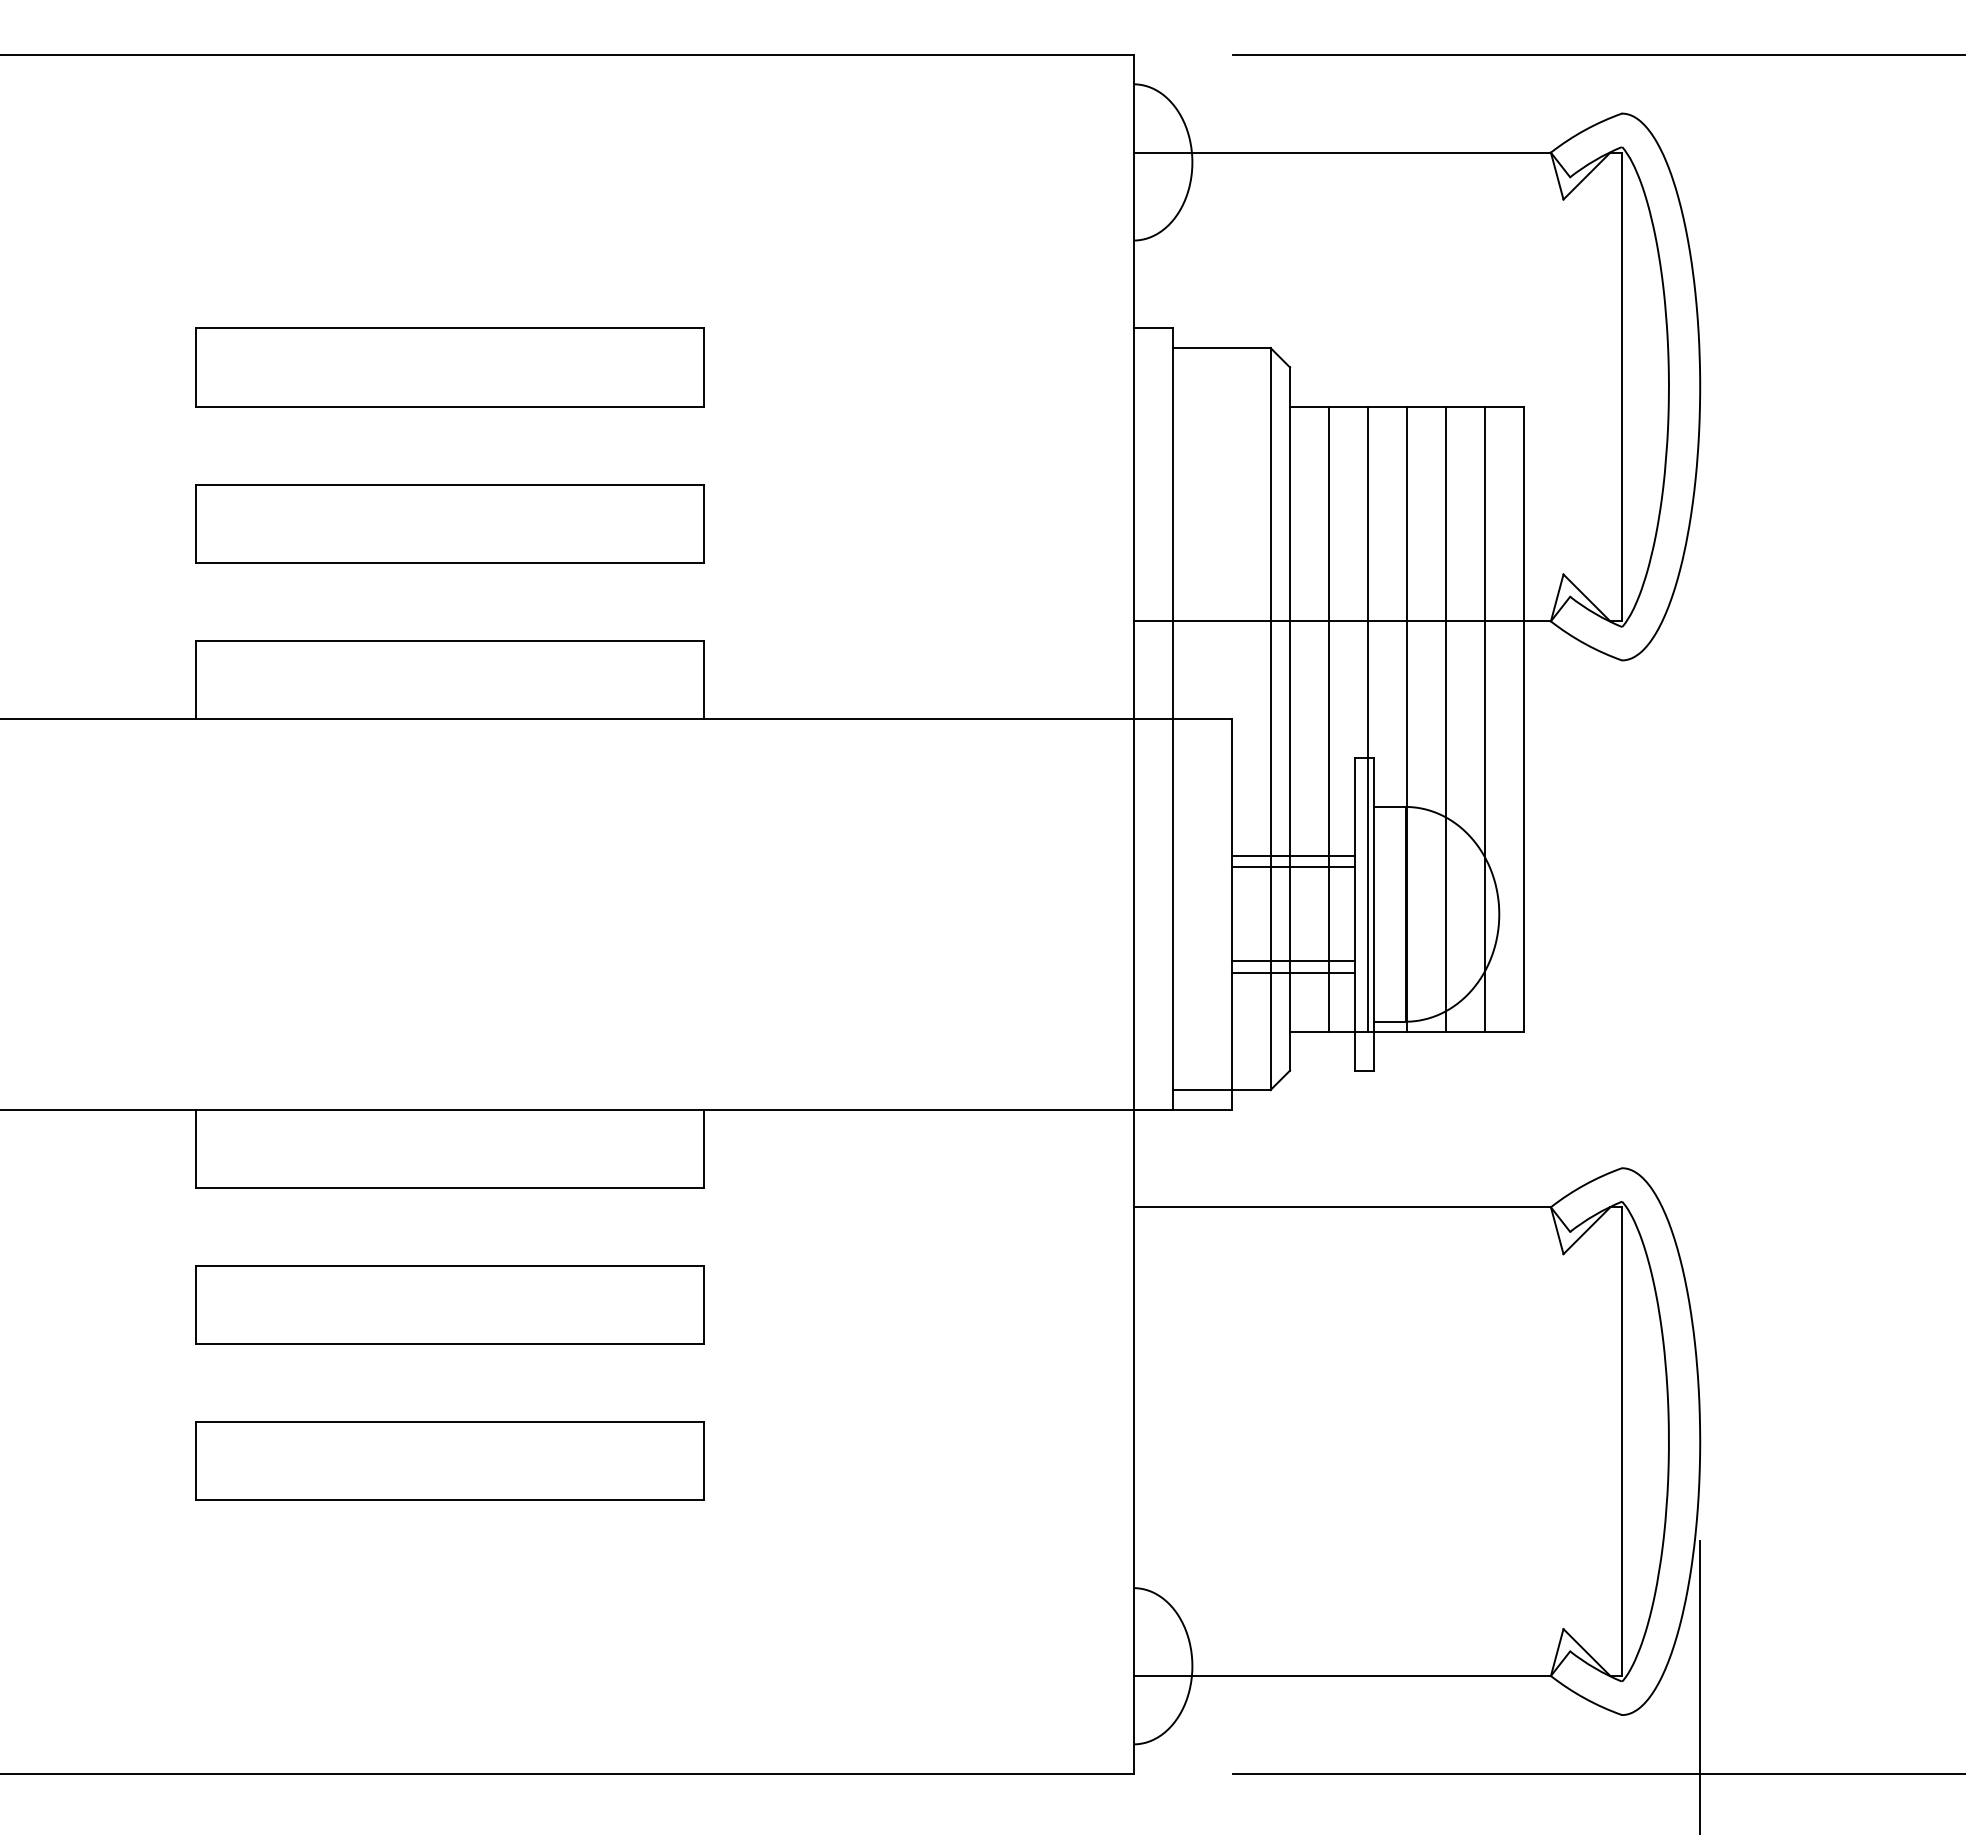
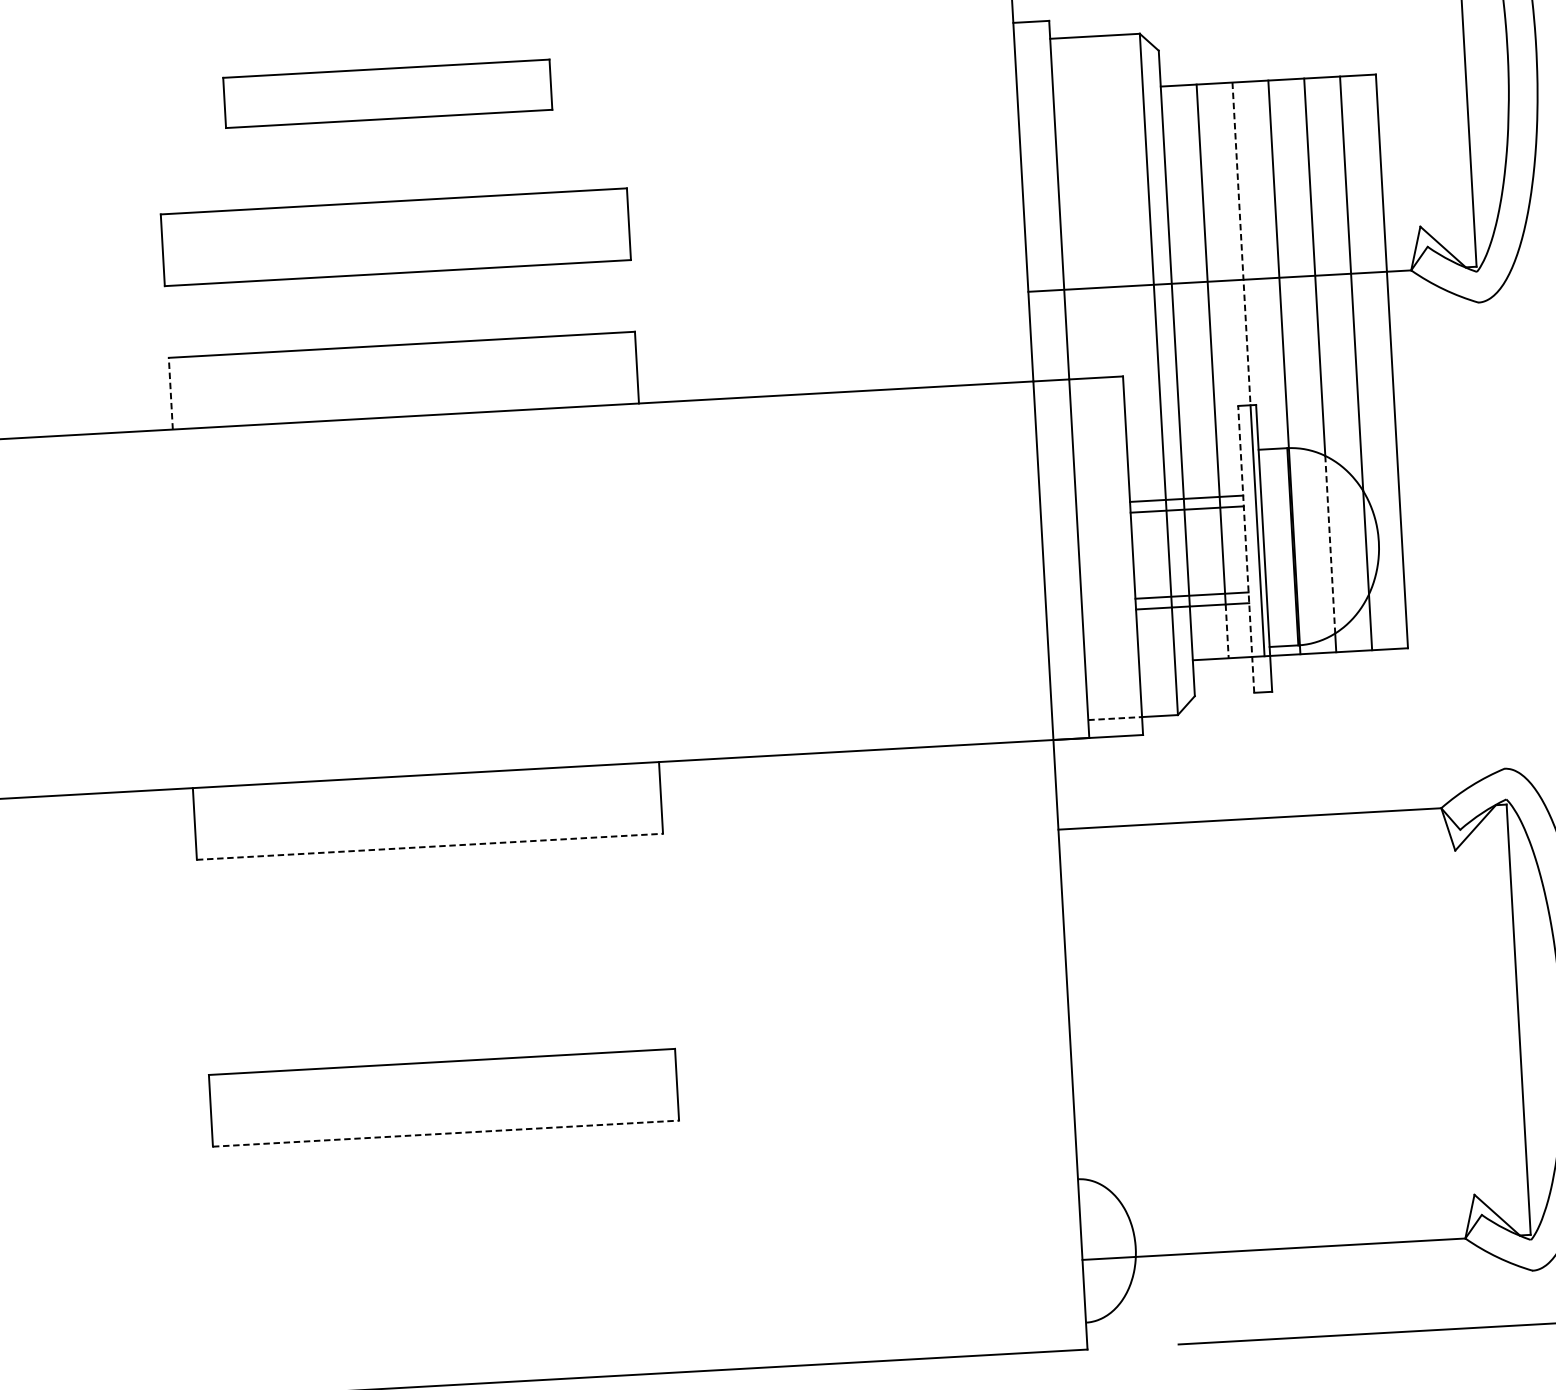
part: (449, 367) -> (387, 93), size x0.7
line: (1368, 582) -> (1241, 244), solid -> dashed
line: (196, 679) -> (170, 393), solid -> dashed
line: (1354, 913) -> (1245, 548), solid -> dashed
line: (1446, 914) -> (1330, 544), solid -> dashed
line: (1329, 1002) -> (1227, 631), solid -> dashed
line: (1202, 1090) -> (1115, 718), solid -> dashed
line: (450, 1187) -> (430, 846), solid -> dashed
part: (449, 1304) -> (435, 954), removed
line: (450, 1500) -> (446, 1133), solid -> dashed

